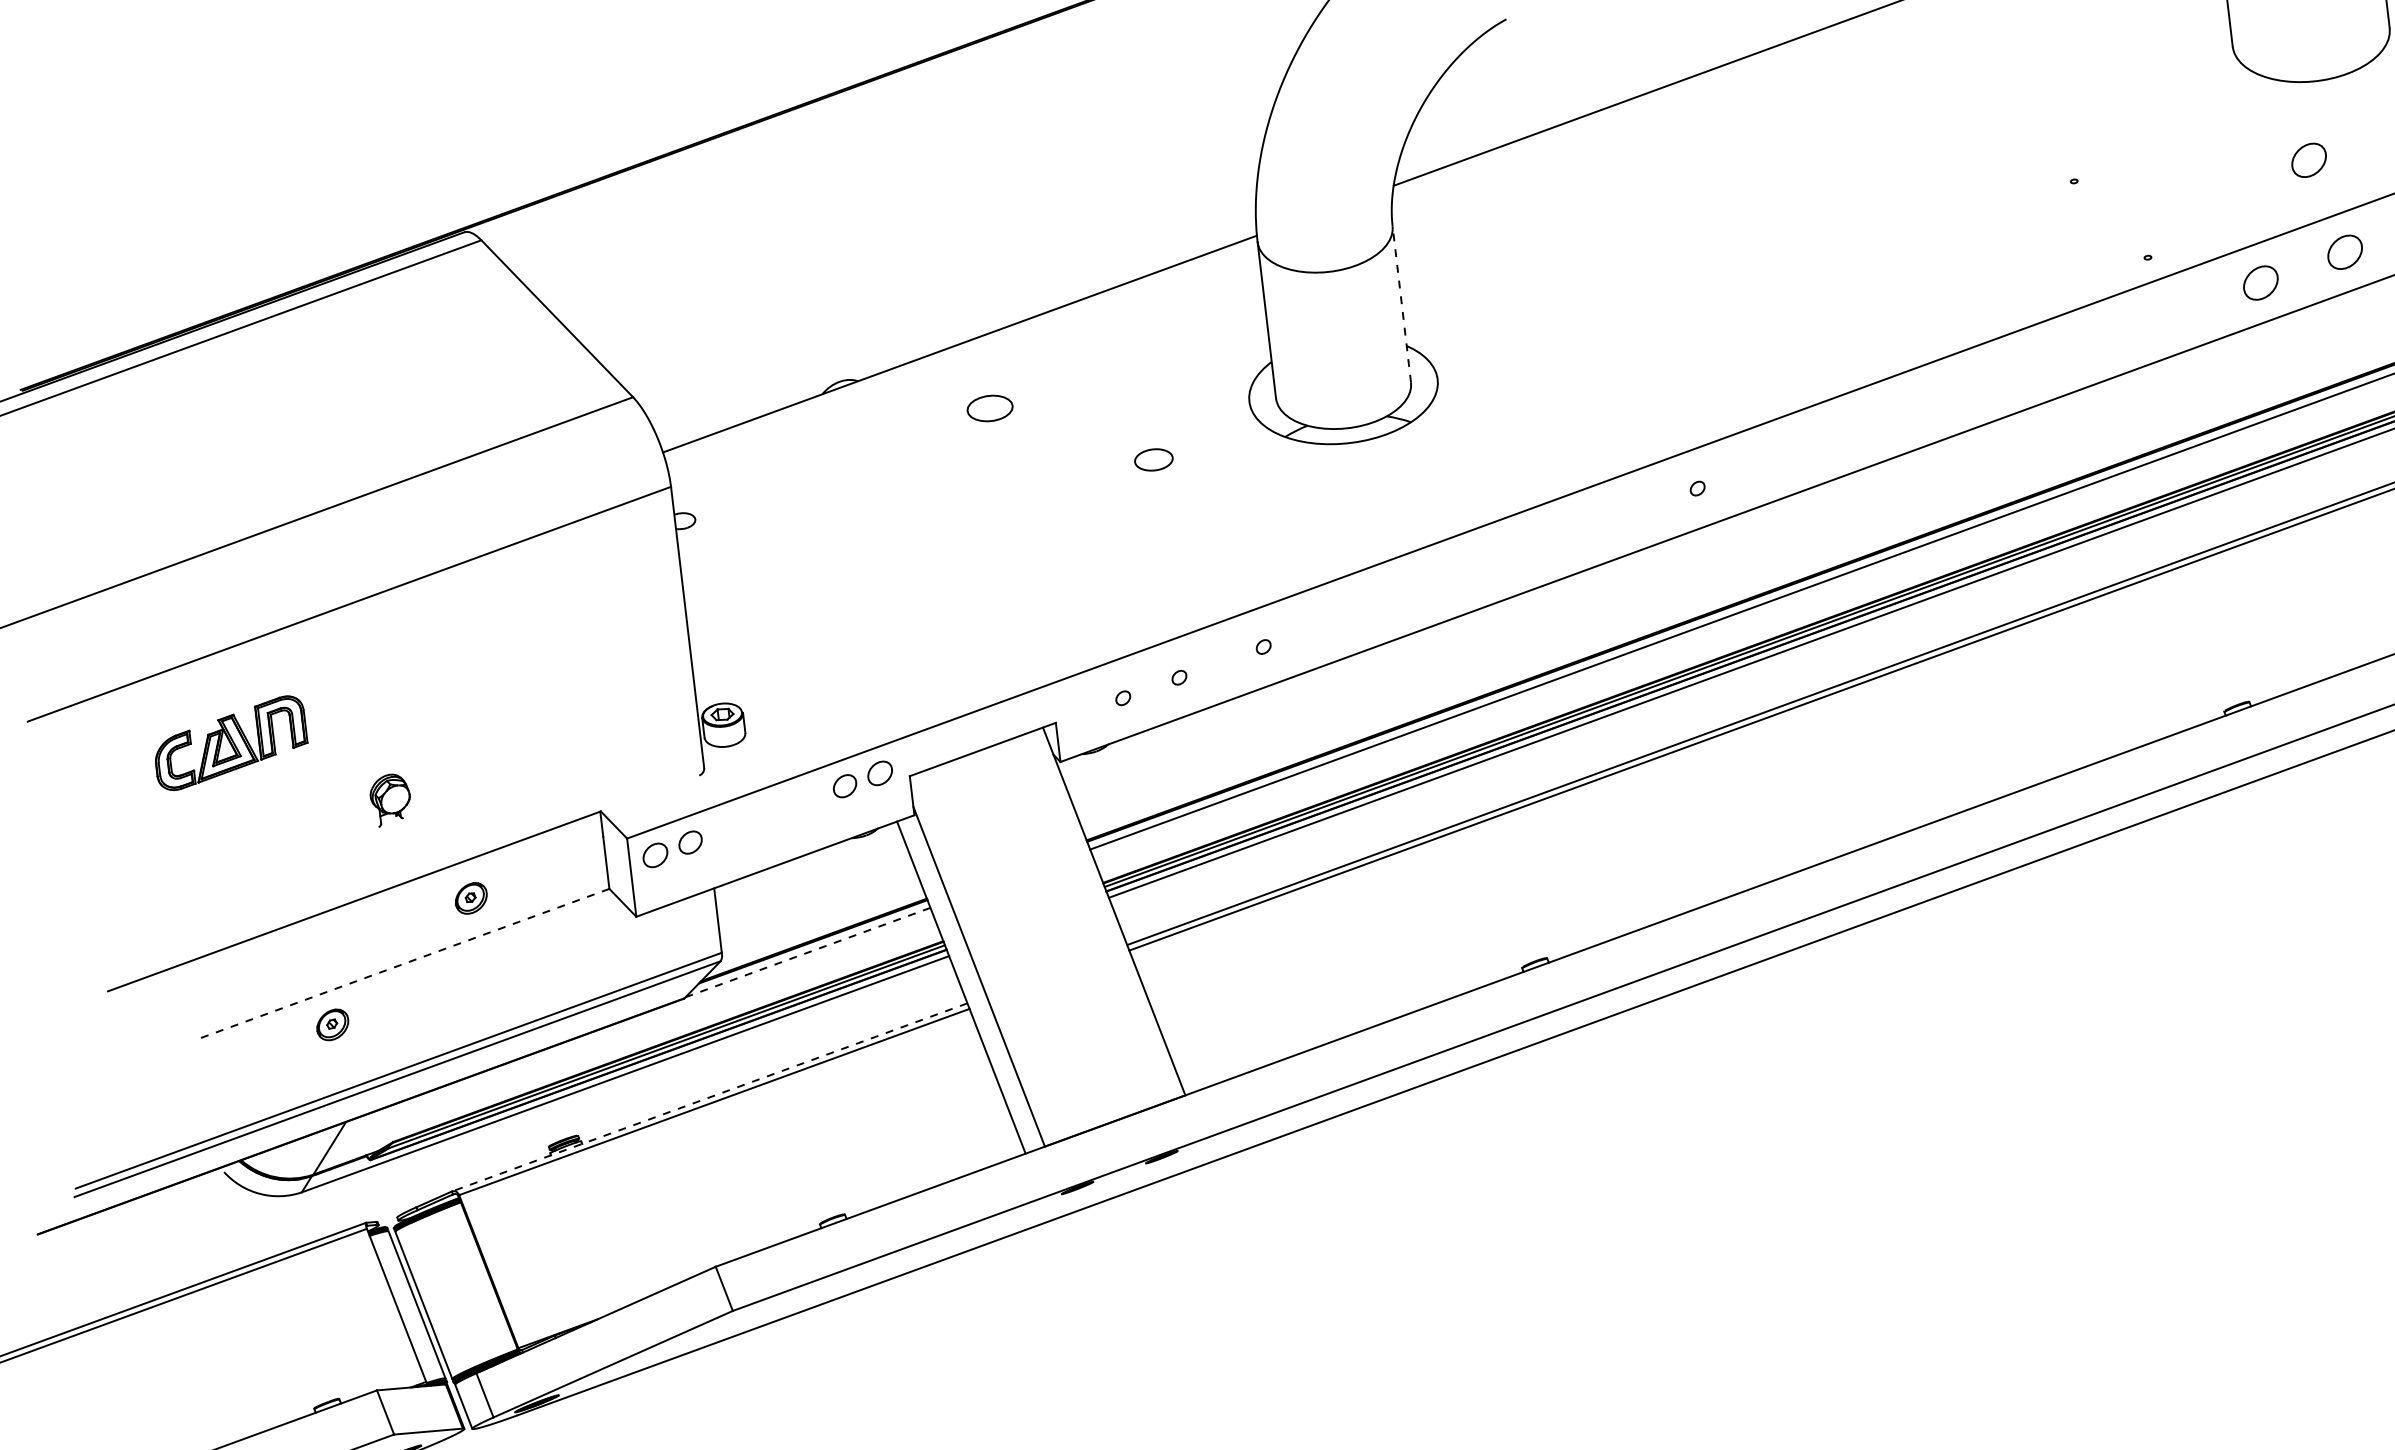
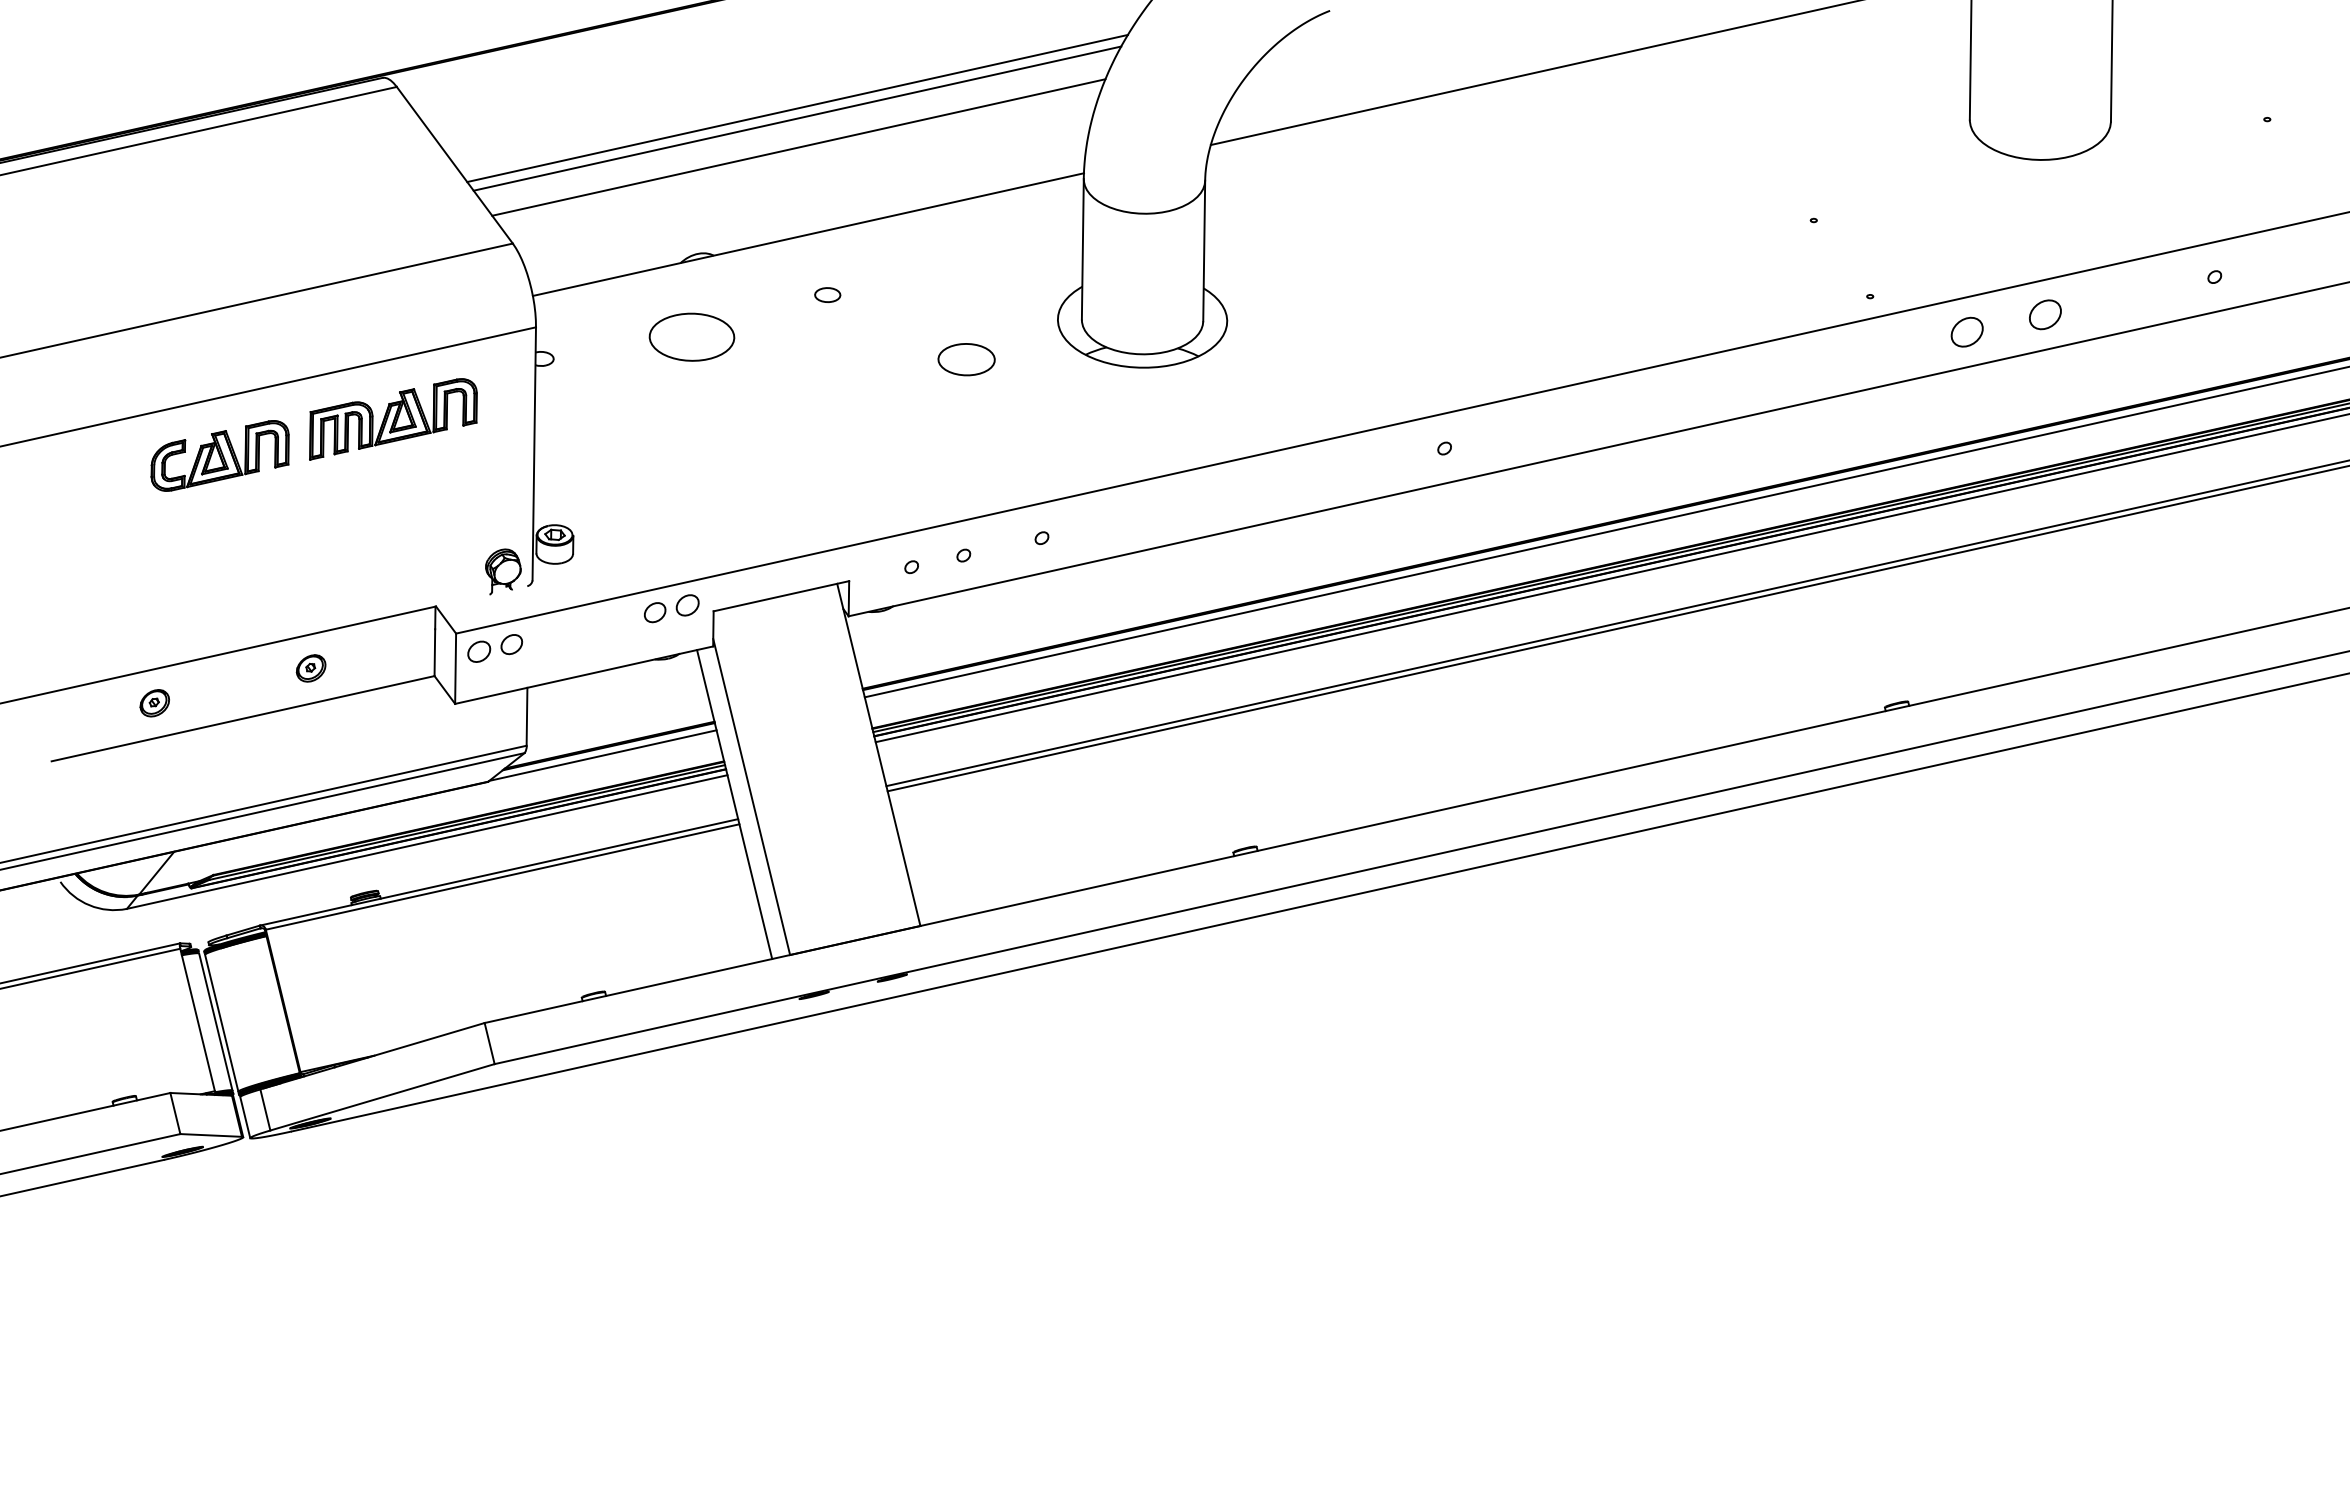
part: (2308, 159) -> (2023, 228), removed
line: (929, 205) -> (797, 108), added
line: (930, 216) -> (797, 118), added
line: (936, 248) -> (798, 147), added
line: (1402, 303) -> (1204, 250), dashed -> solid
part: (989, 407) -> (827, 294), size x0.62
part: (1153, 459) -> (966, 359), size x1.67
part: (845, 474) -> (691, 336), added
part: (526, 610) -> (393, 419), added
part: (229, 742) -> (219, 455), moved
part: (390, 799) -> (503, 571), moved
line: (807, 952) -> (602, 755), dashed -> solid
line: (402, 964) -> (242, 718), dashed -> solid
part: (332, 1025) -> (154, 703), moved
line: (710, 1097) -> (499, 872), dashed -> solid

